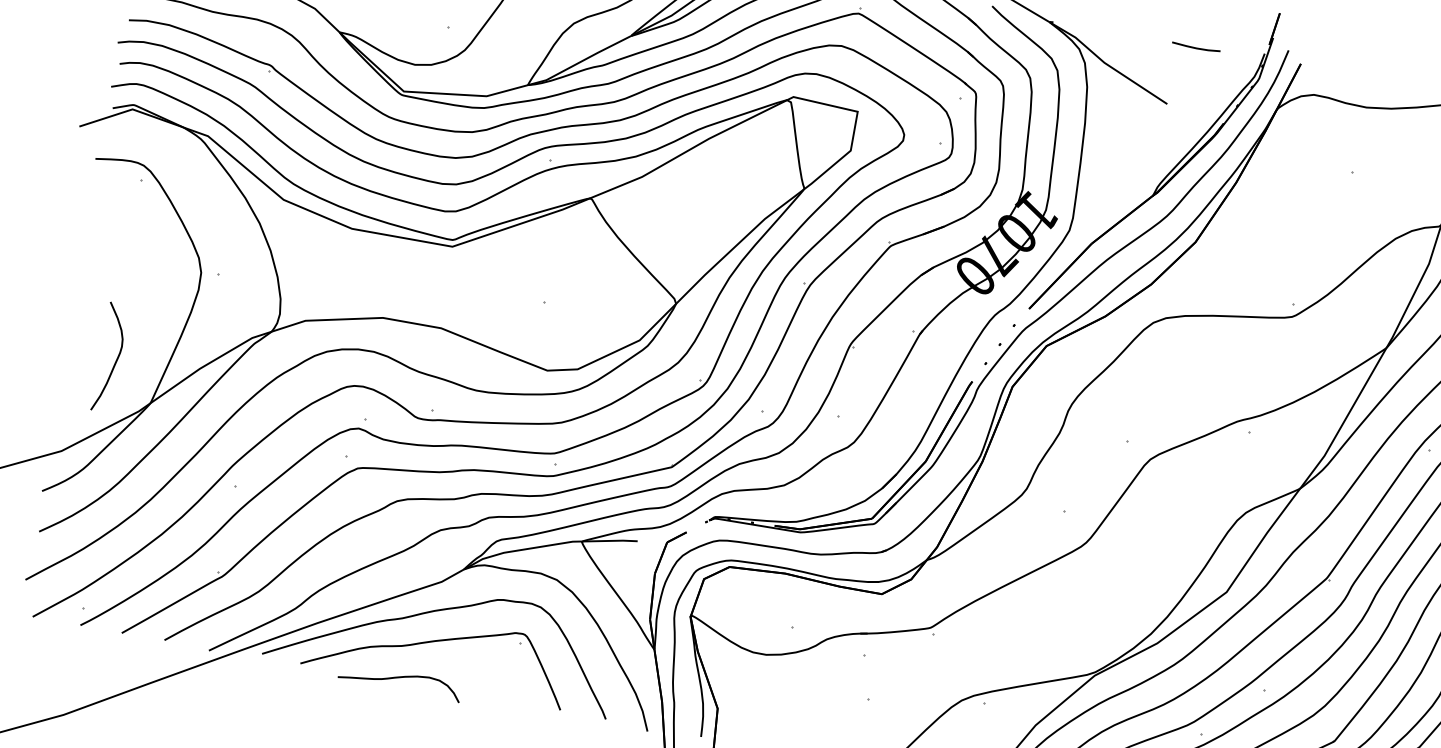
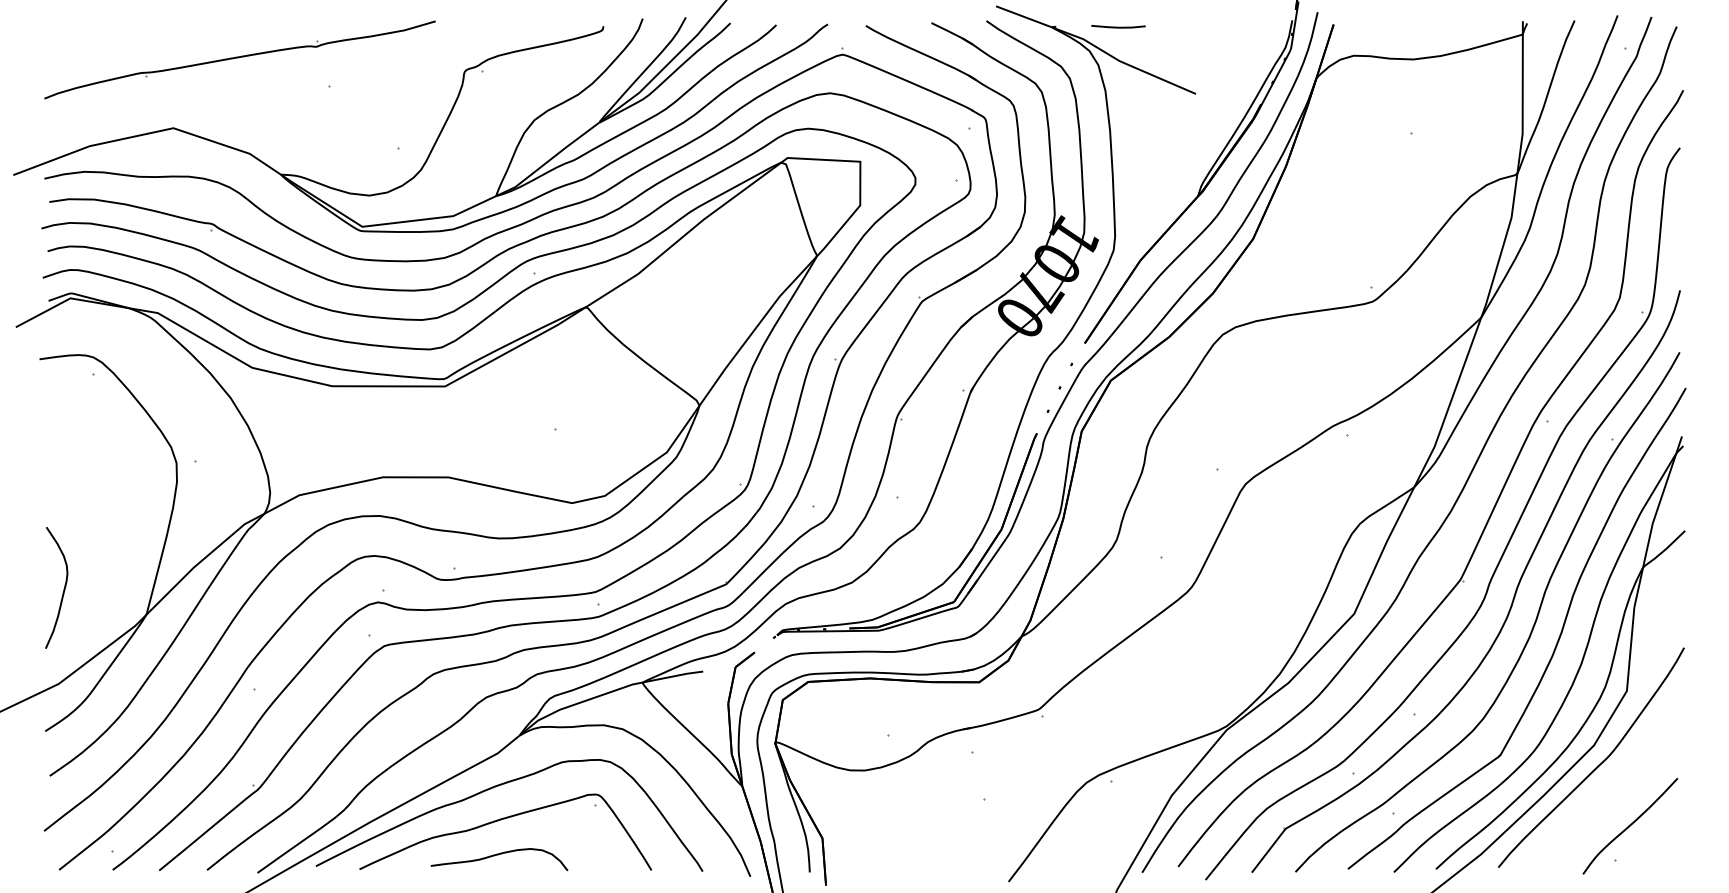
line: (1196, 47) -> (1118, 26), moved
curve: (116, 359) -> (63, 588), moved
curve: (399, 678) -> (498, 855), moved

